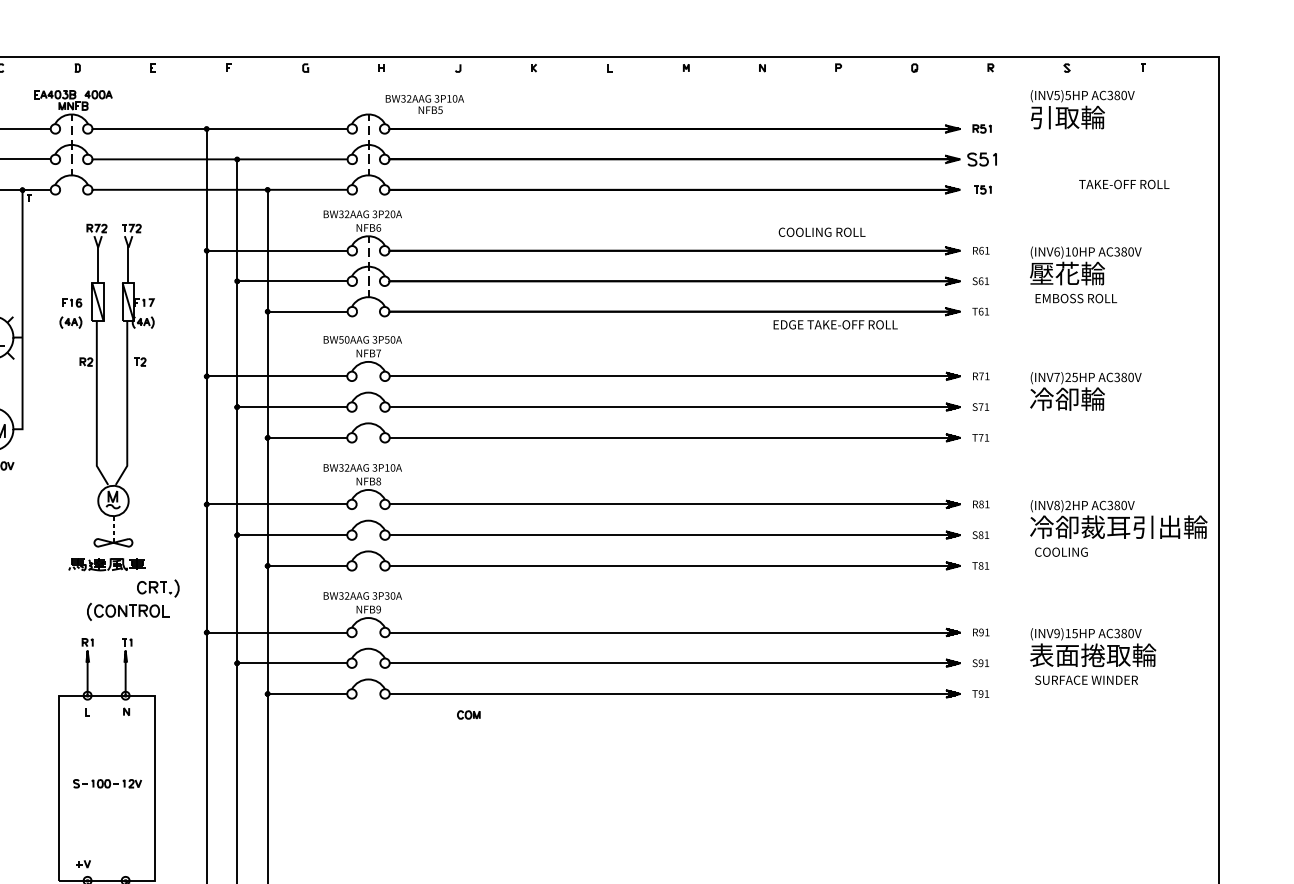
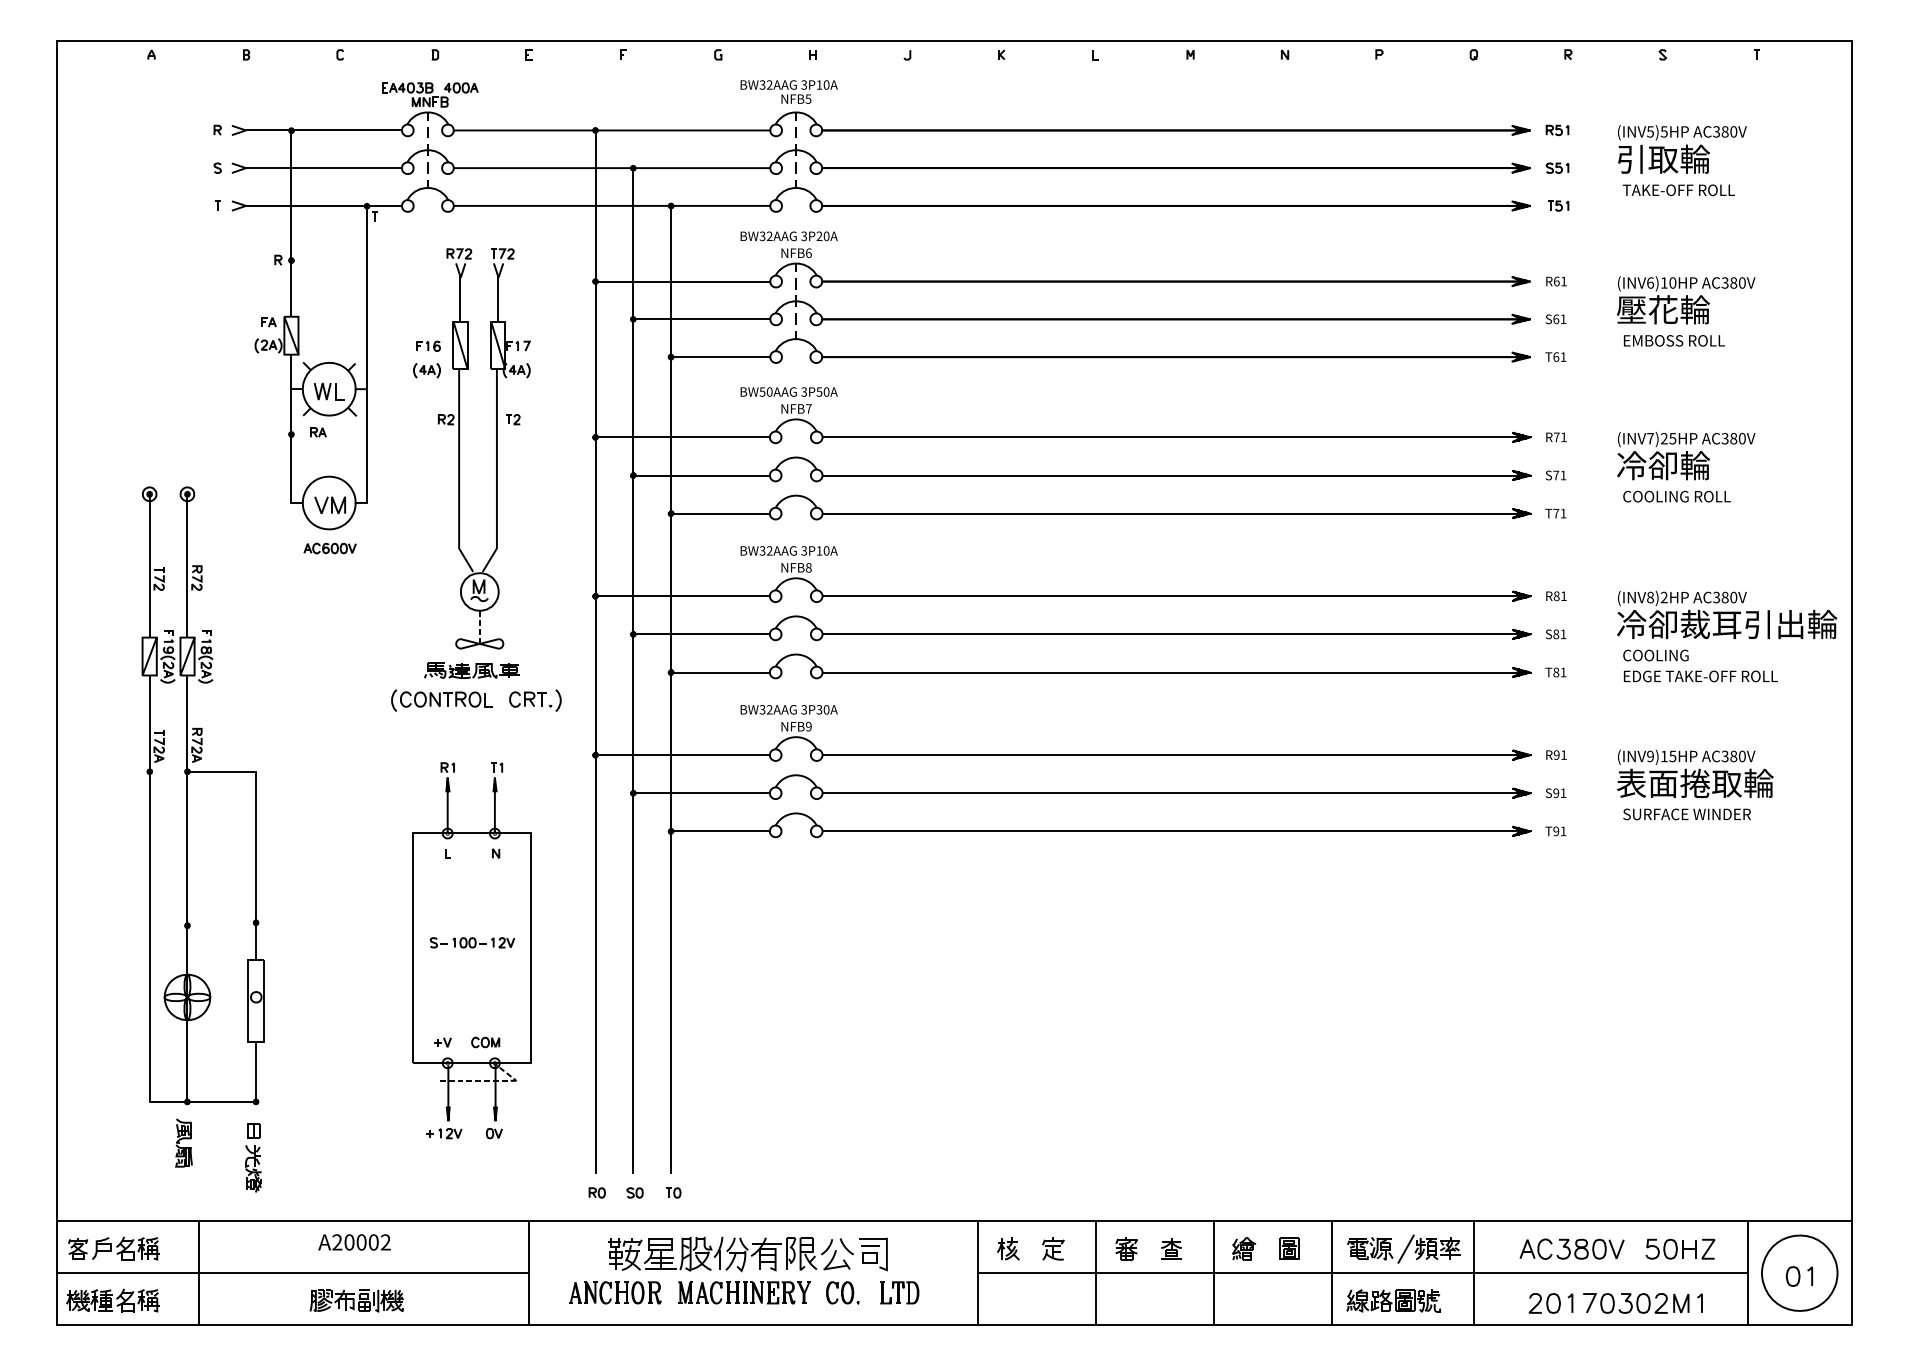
text: (424, 104) -> (788, 91), moved
text: (1082, 109) -> (1682, 149), moved
part: (982, 158) -> (1557, 167), size x0.62
text: (1123, 184) -> (1678, 190), moved
text: (821, 232) -> (1676, 496), moved
text: (835, 324) -> (1700, 676), moved
part: (127, 611) -> (441, 700), moved
part: (468, 715) -> (485, 1042), moved

